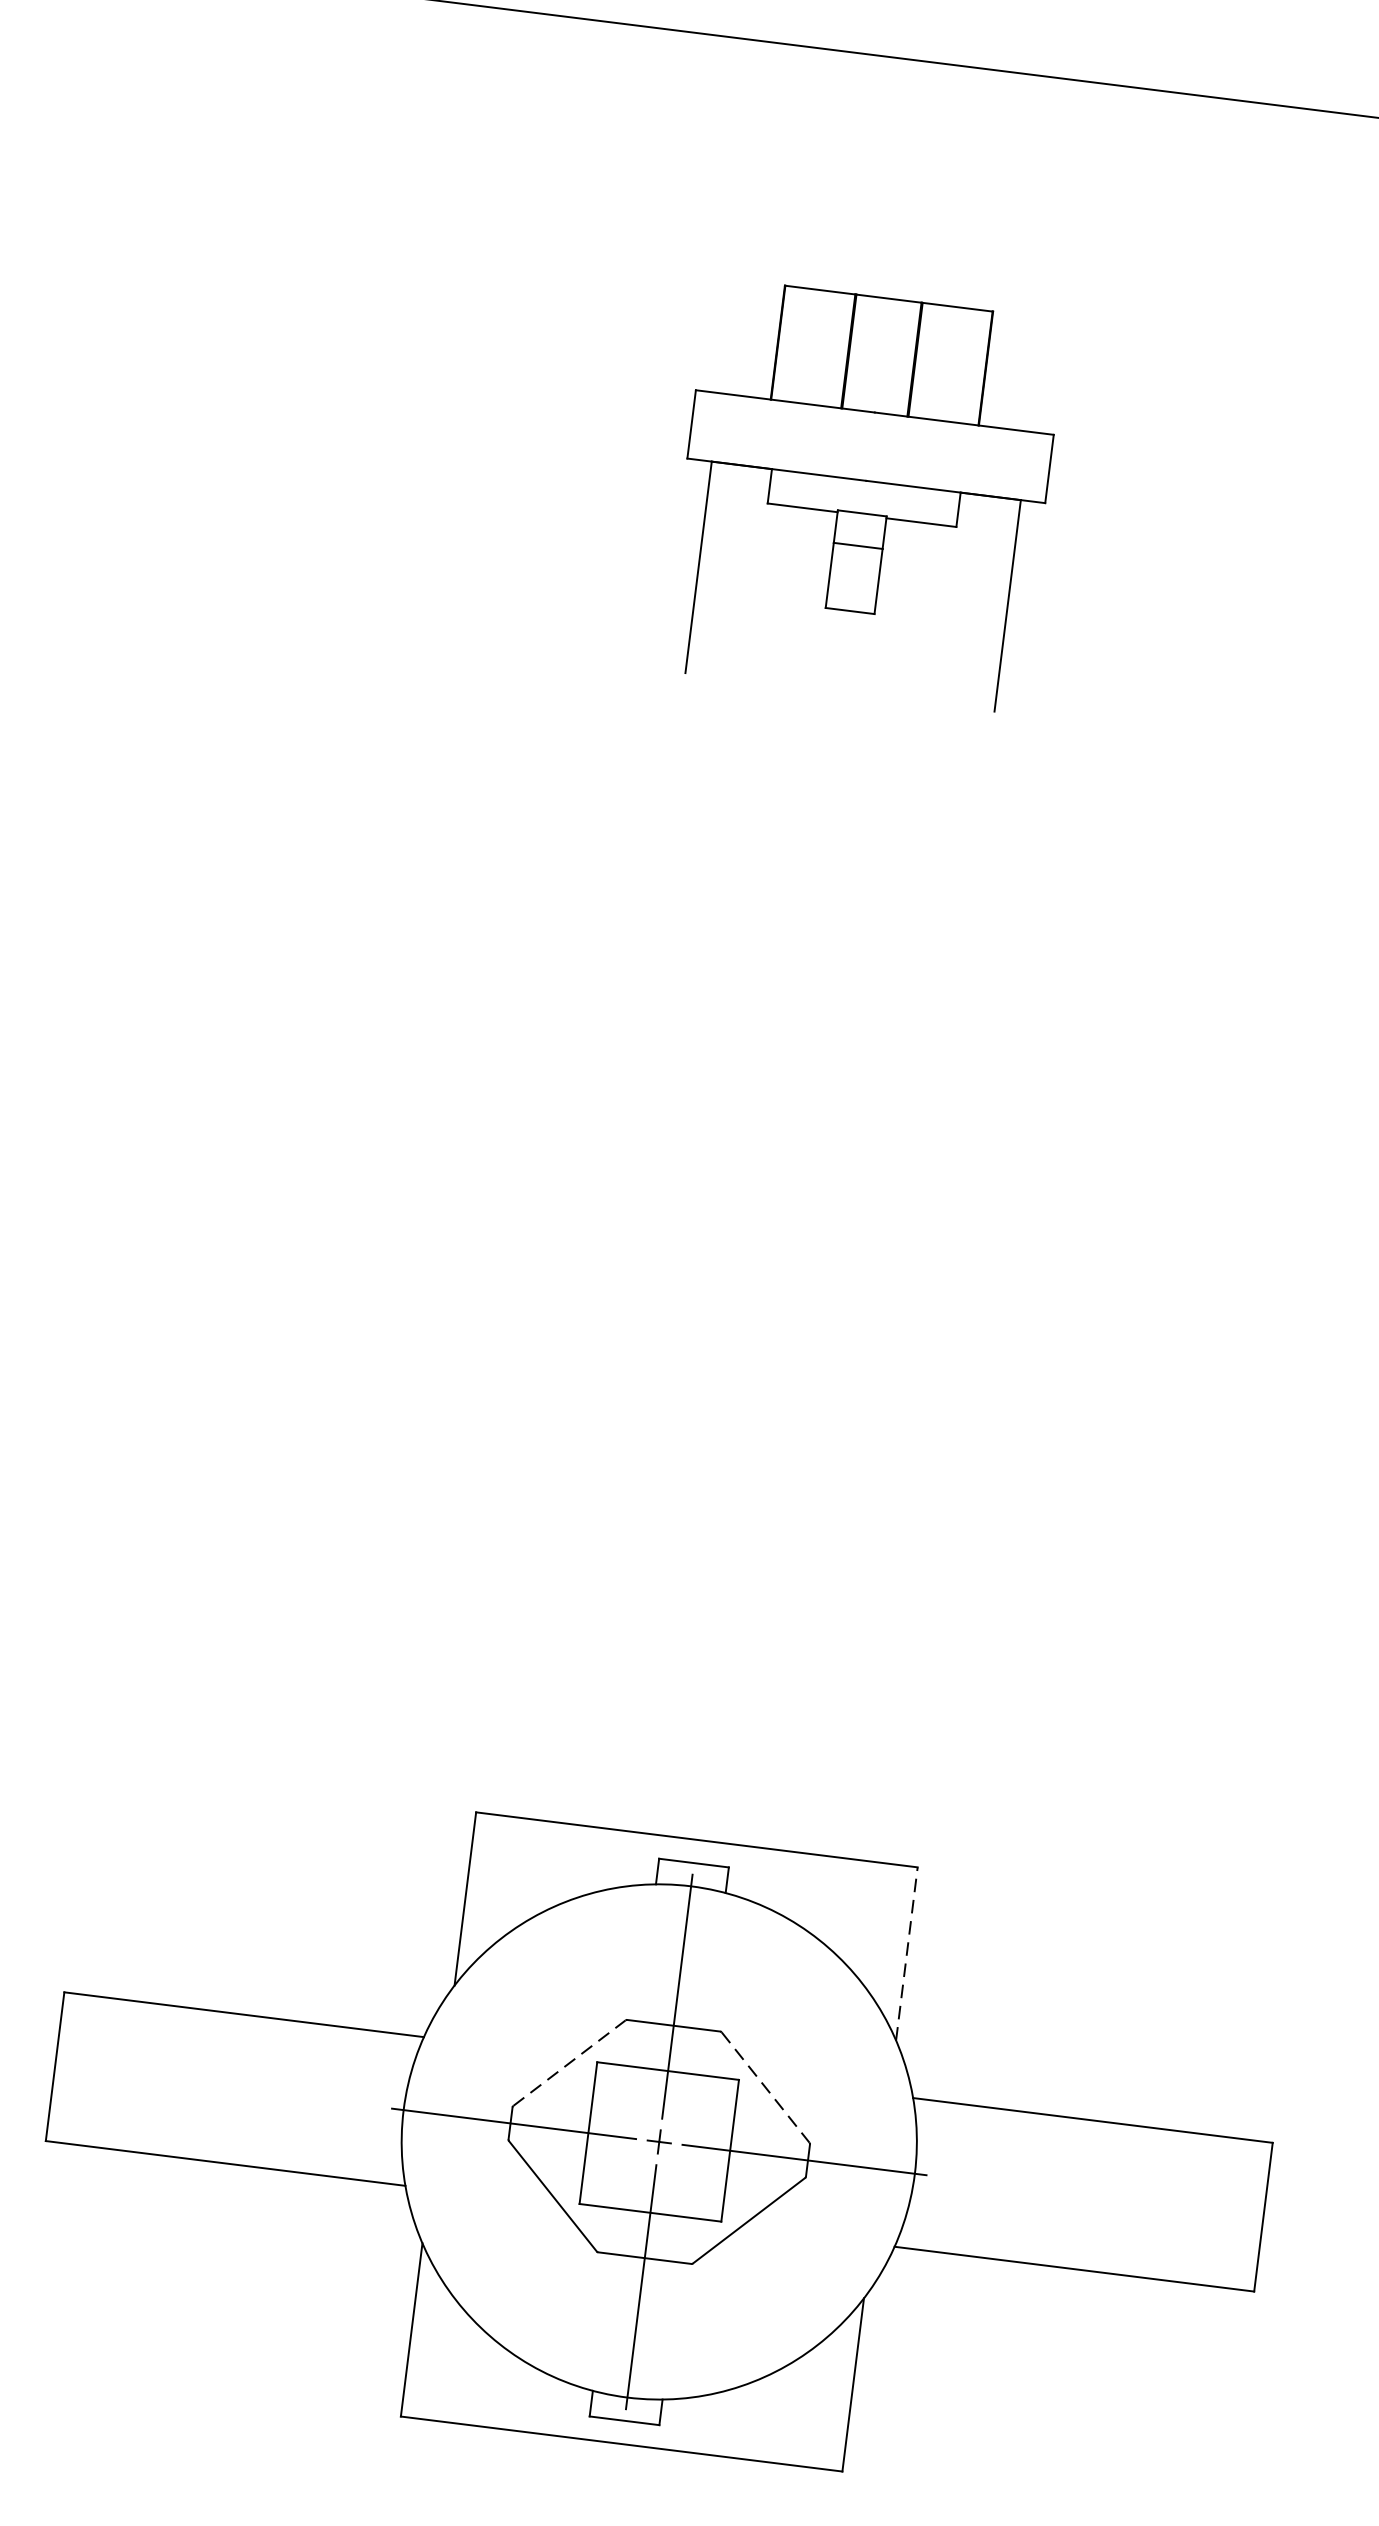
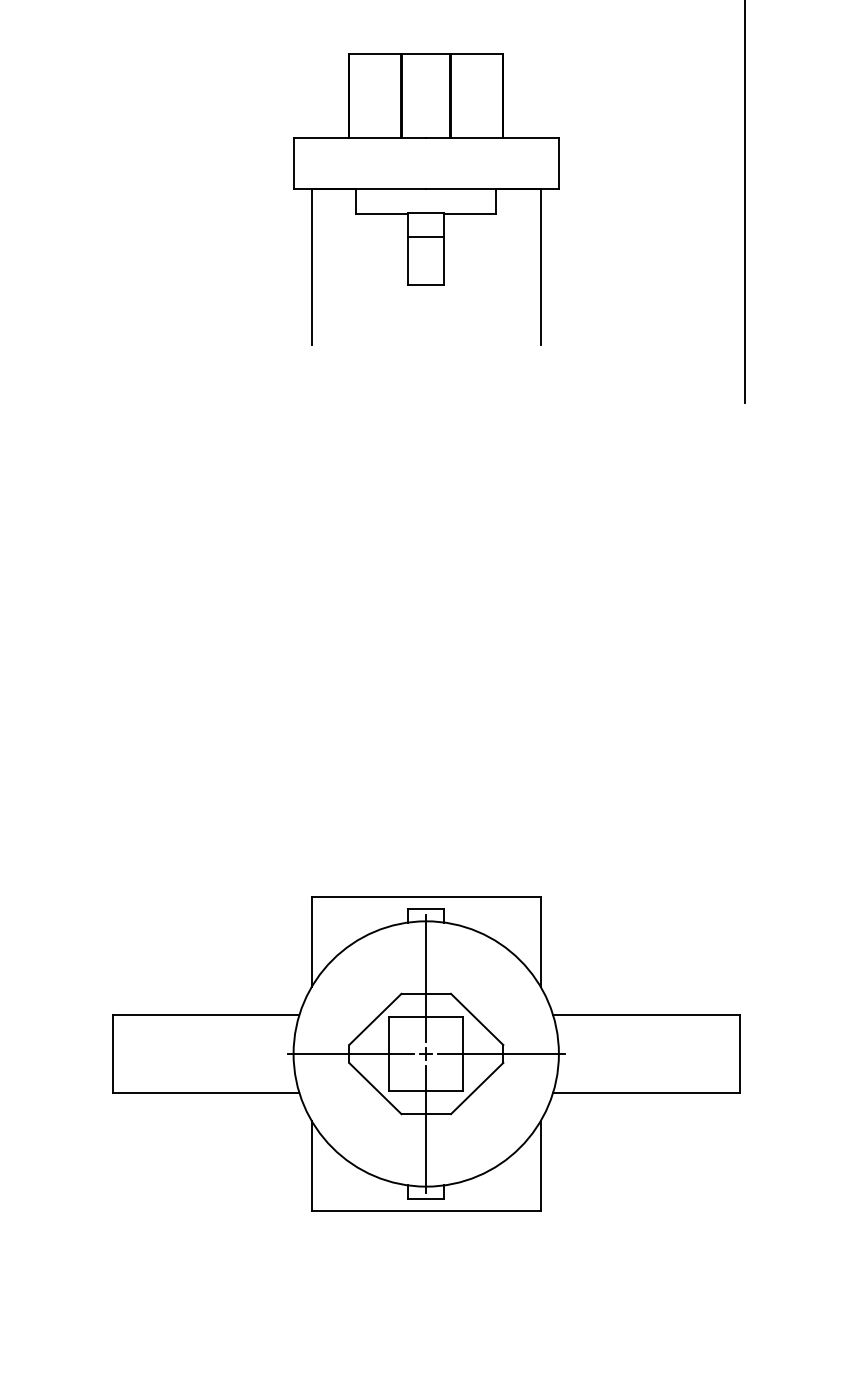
part: (864, 495) -> (426, 199), size x1.43
line: (906, 1954) -> (540, 942), dashed -> solid
line: (569, 2063) -> (375, 1019), dashed -> solid
line: (766, 2087) -> (477, 1019), dashed -> solid

